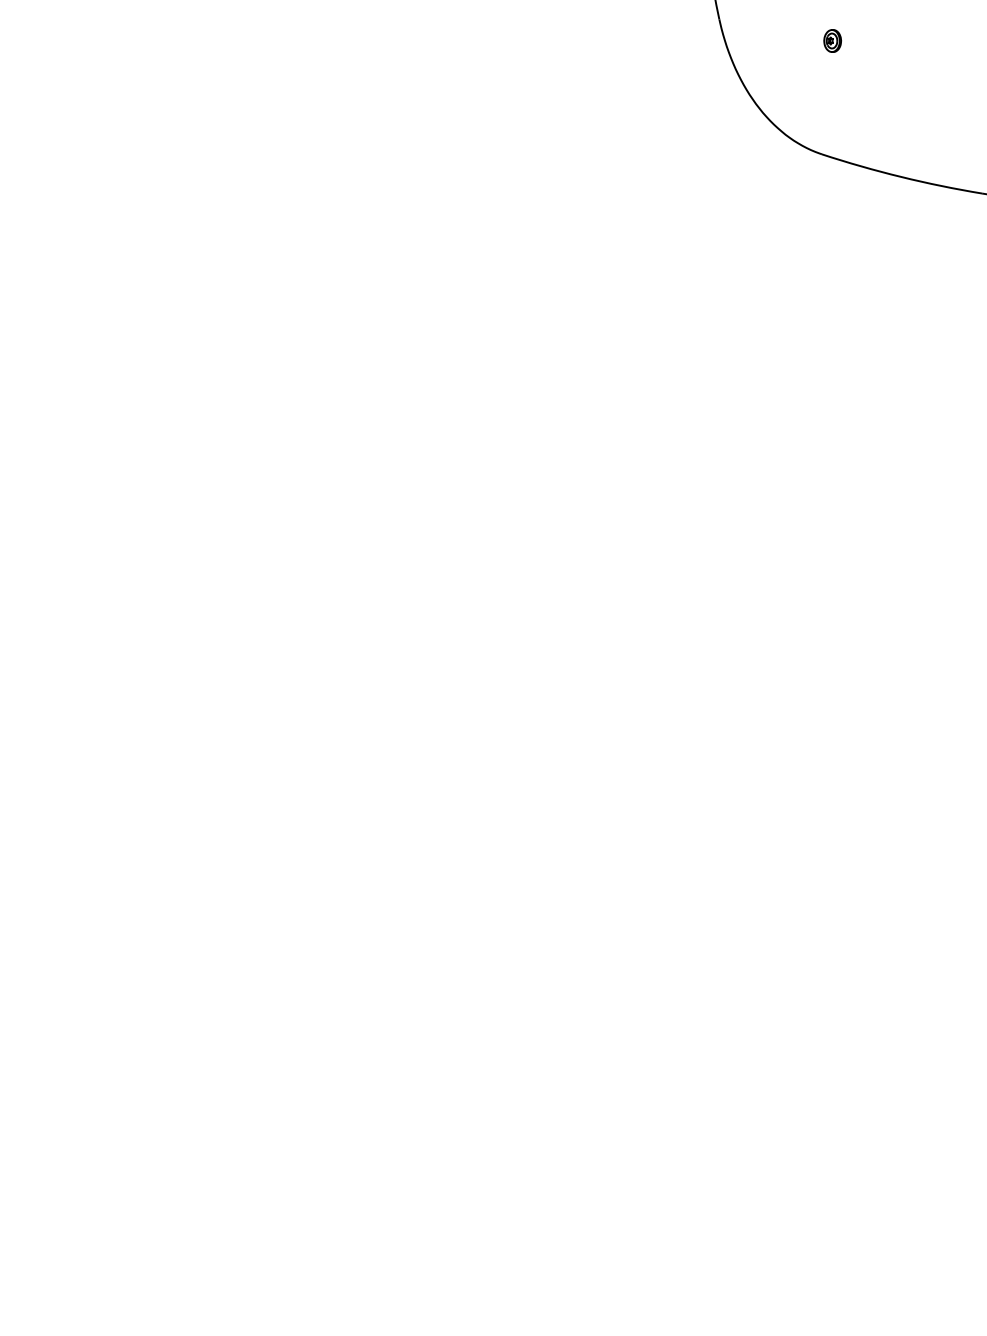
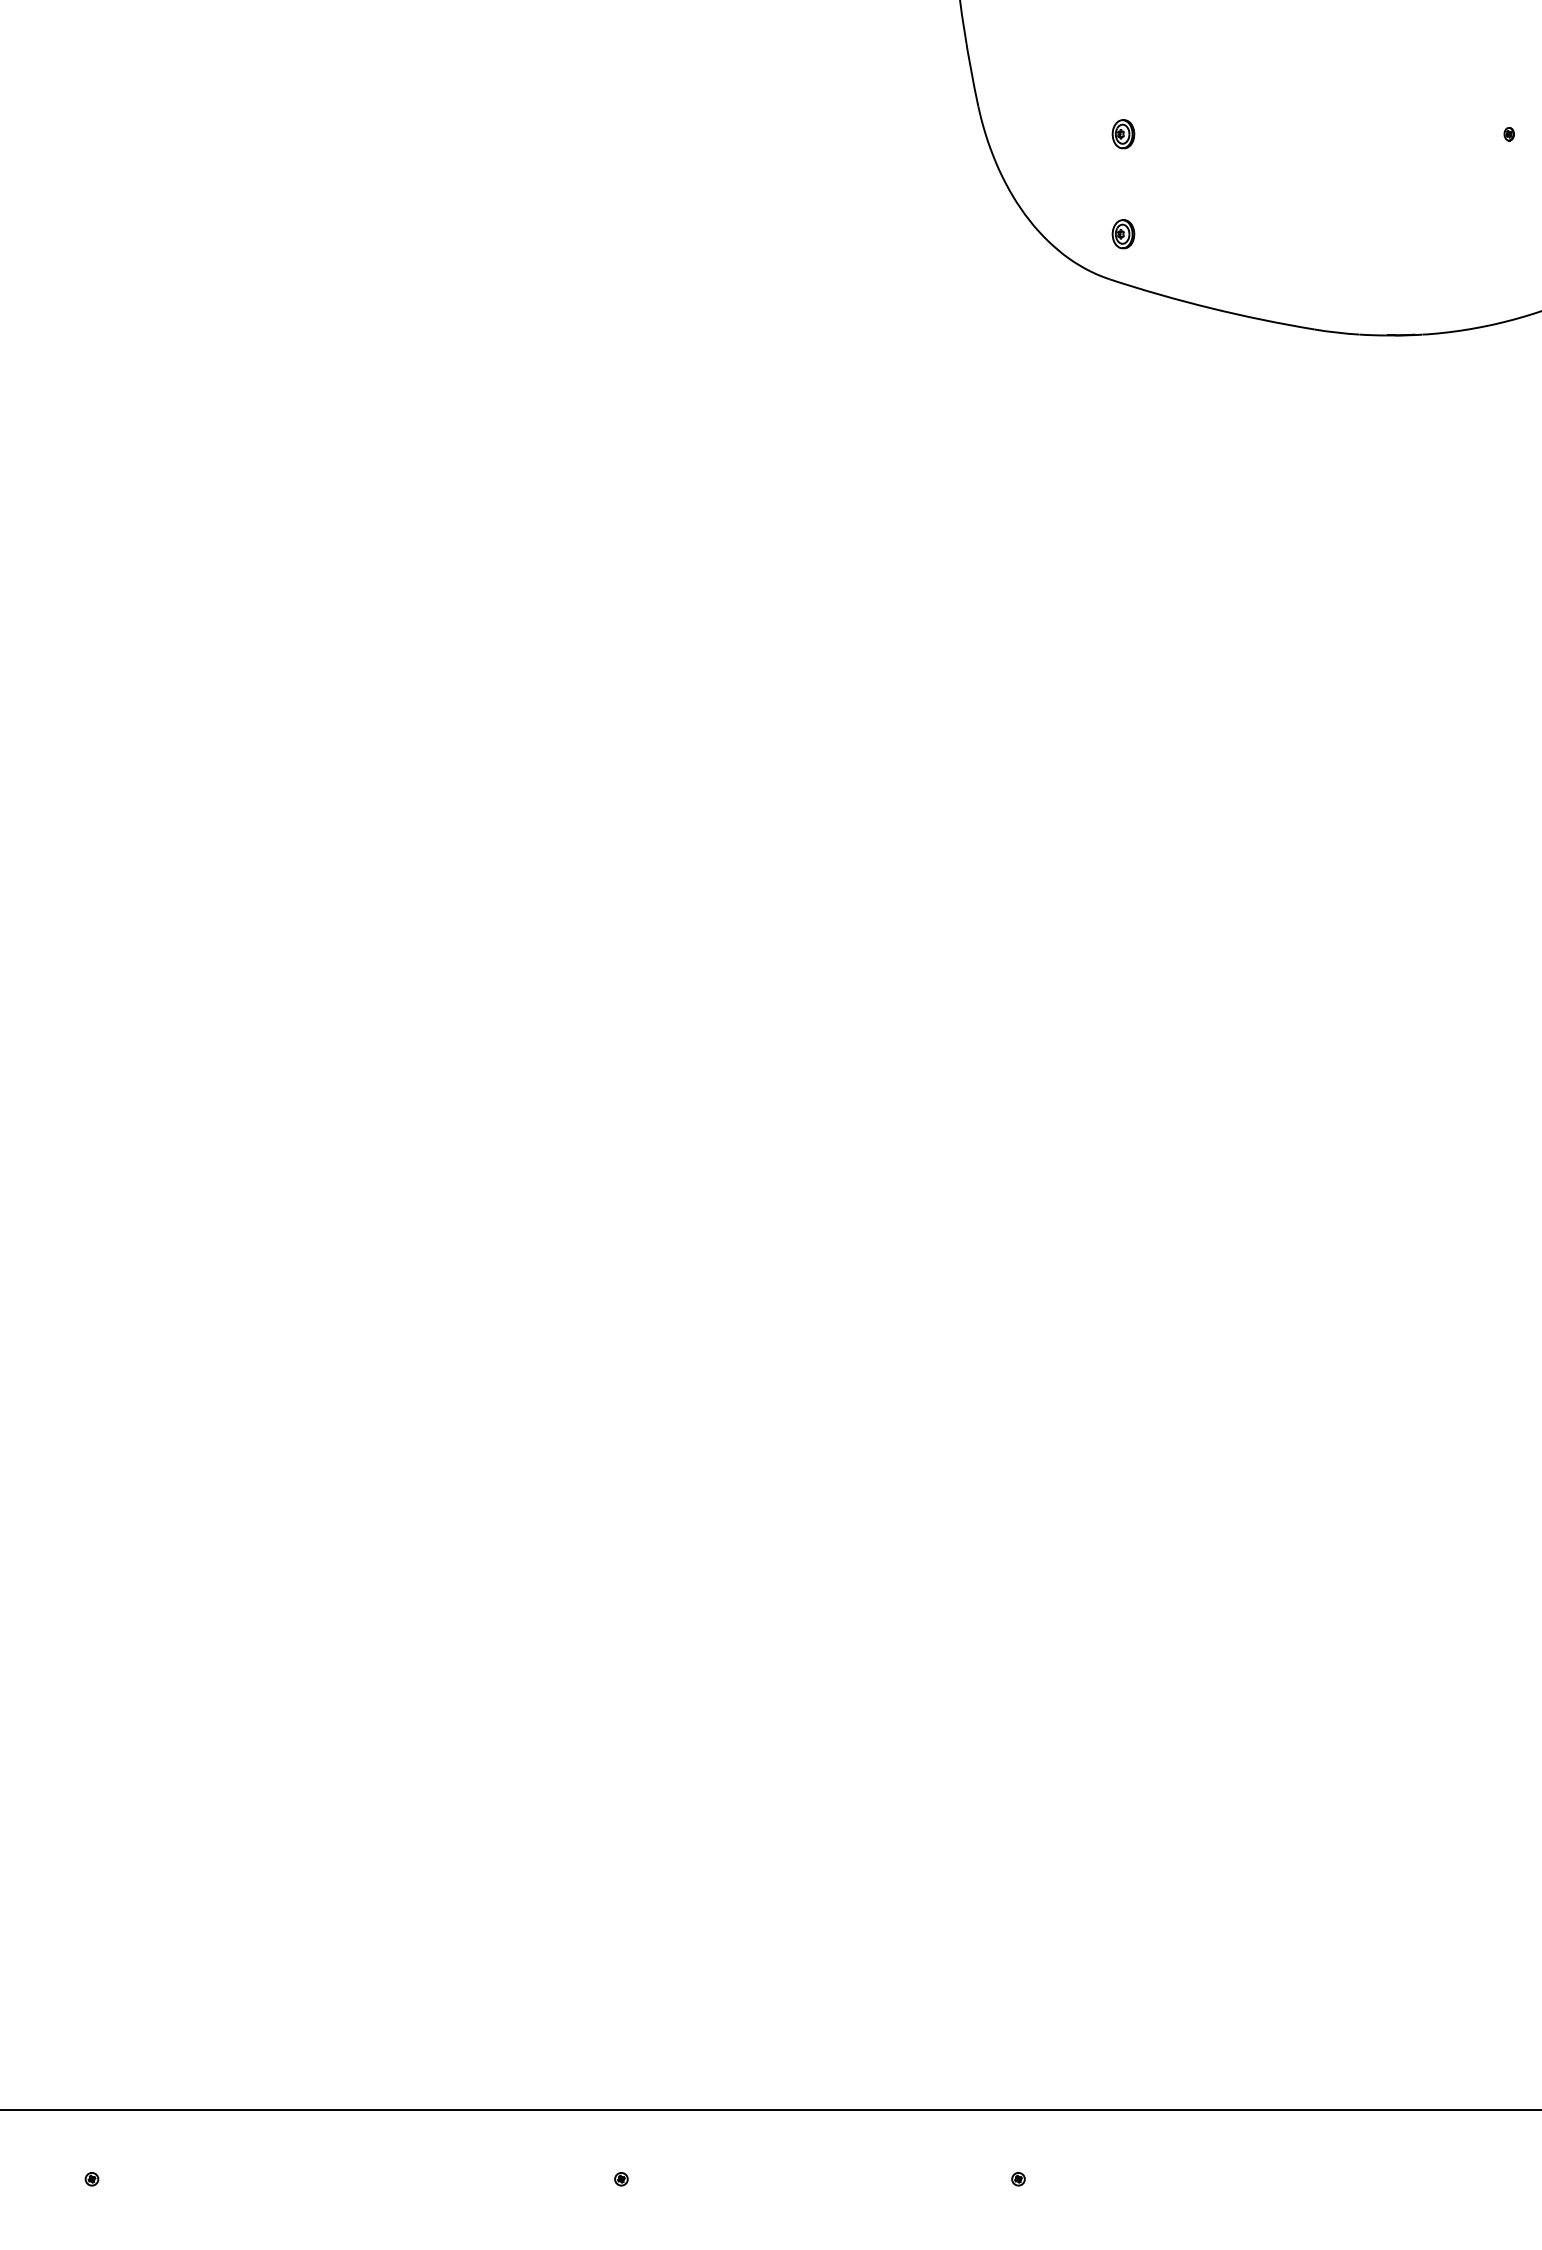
part: (832, 119) -> (1123, 234), added

